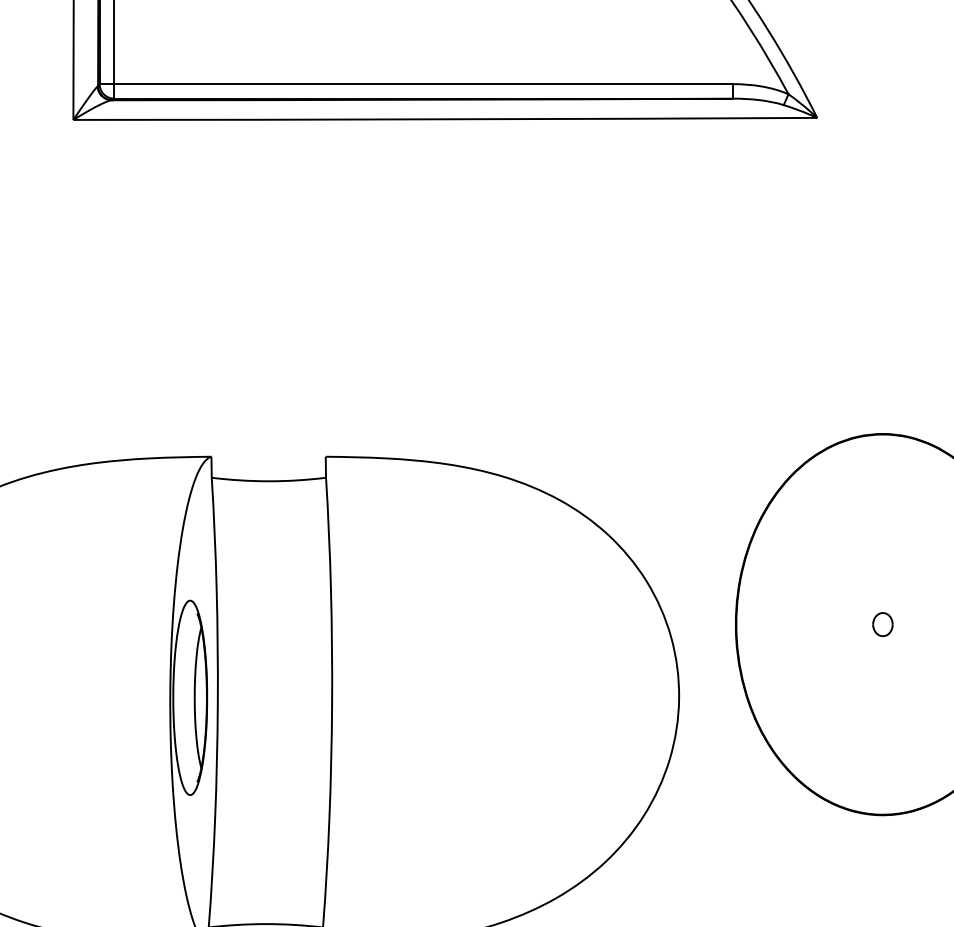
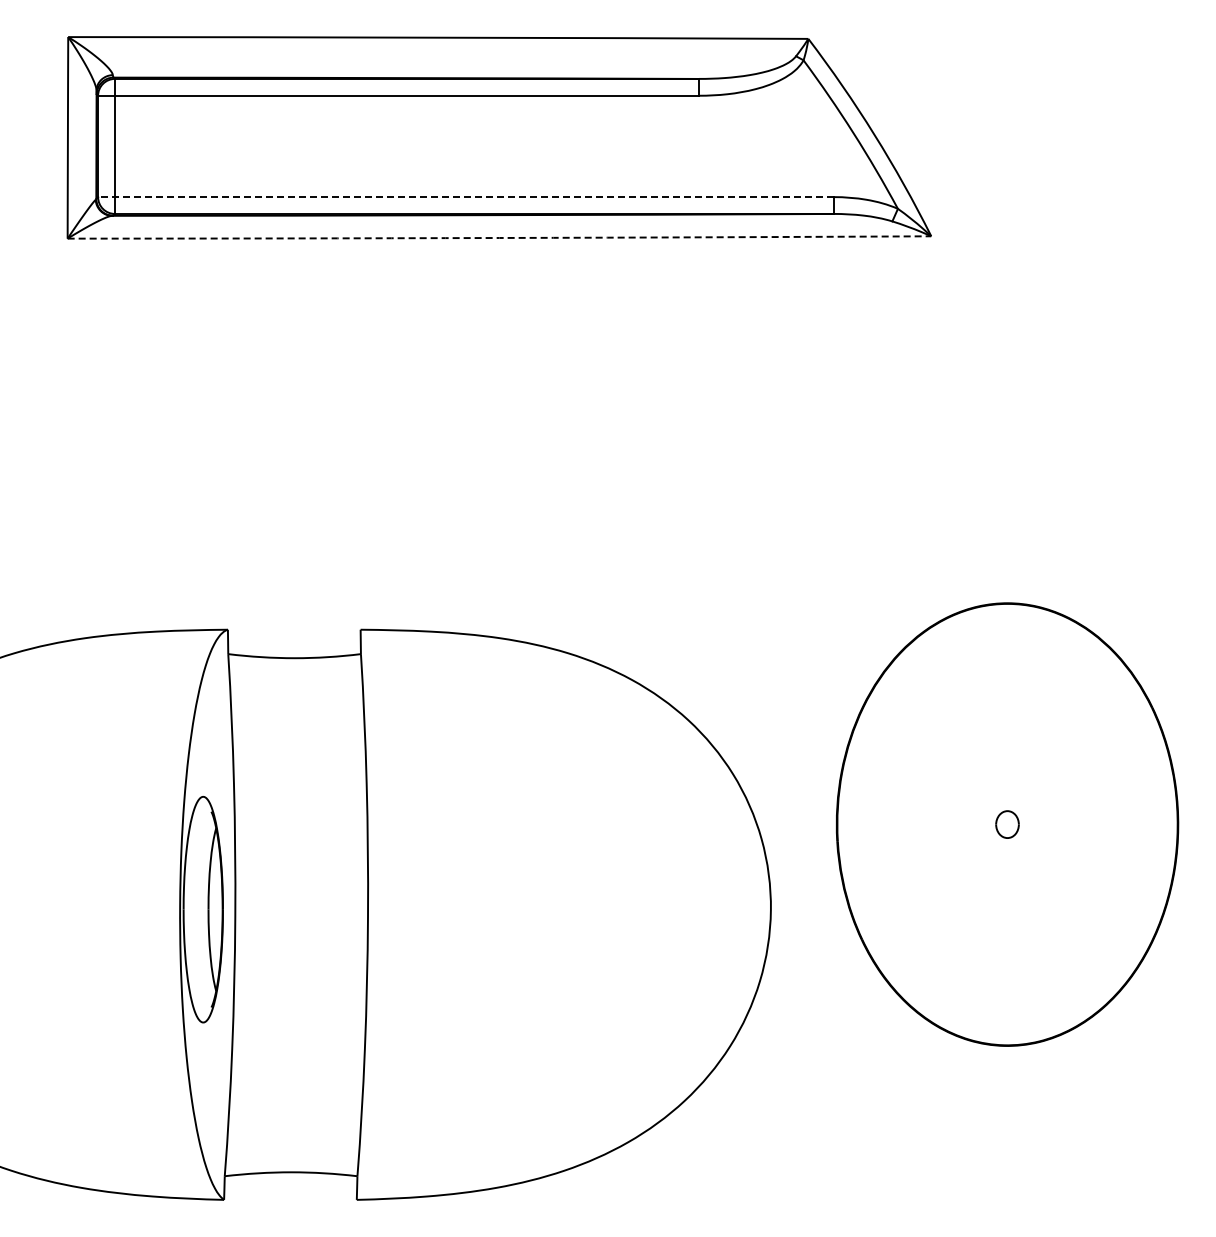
line: (416, 84) -> (466, 197), solid -> dashed
arc: (445, 119) -> (499, 238), solid -> dashed

